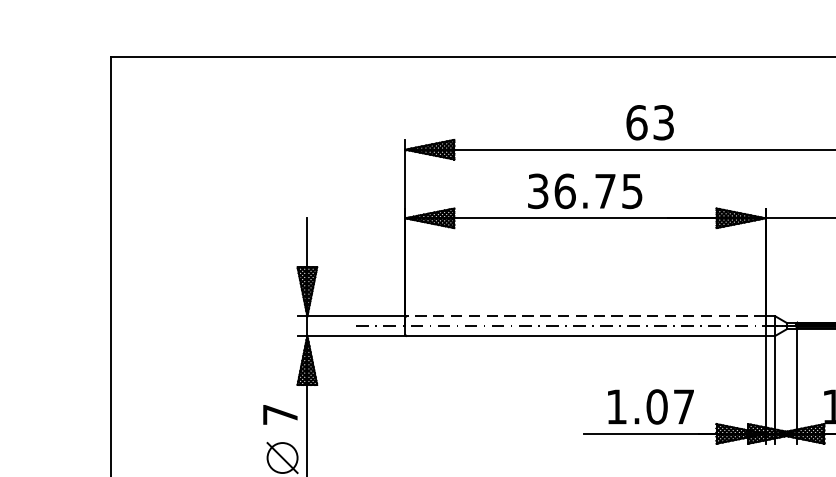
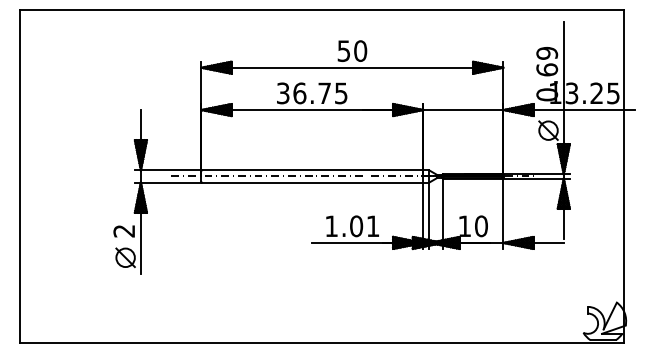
text: (650, 123) -> (352, 51), 63 -> 50
line: (585, 316) -> (312, 170), dashed -> solid
text: (684, 405) -> (373, 225), 1.07 -> 1.01
text: (279, 415) -> (123, 231), 7 -> 2

